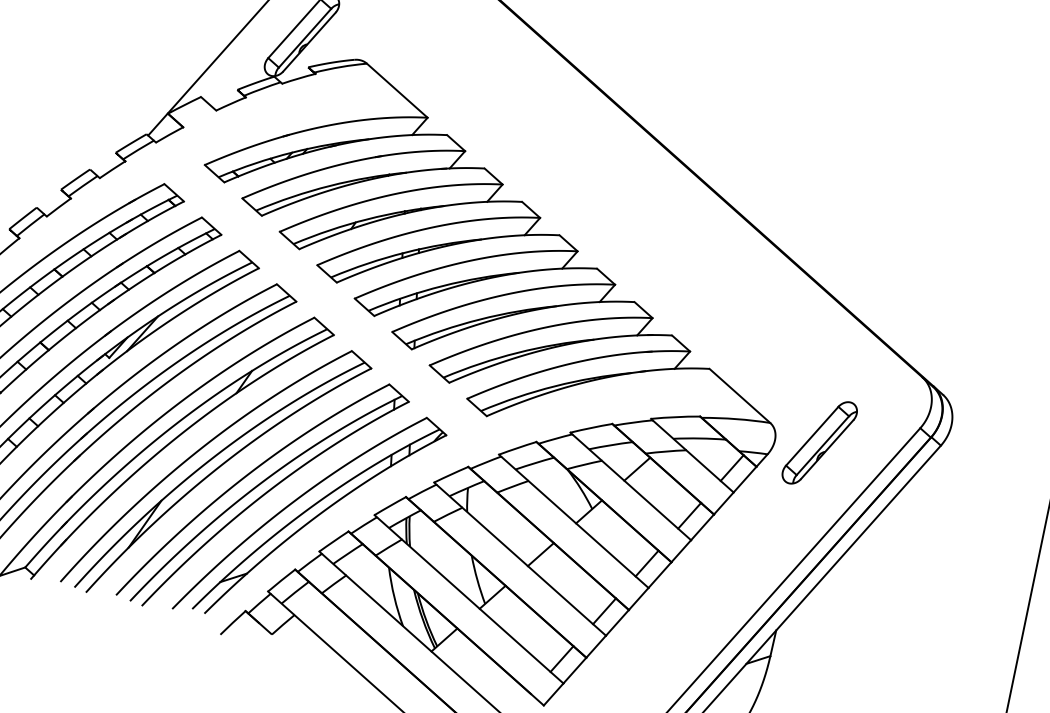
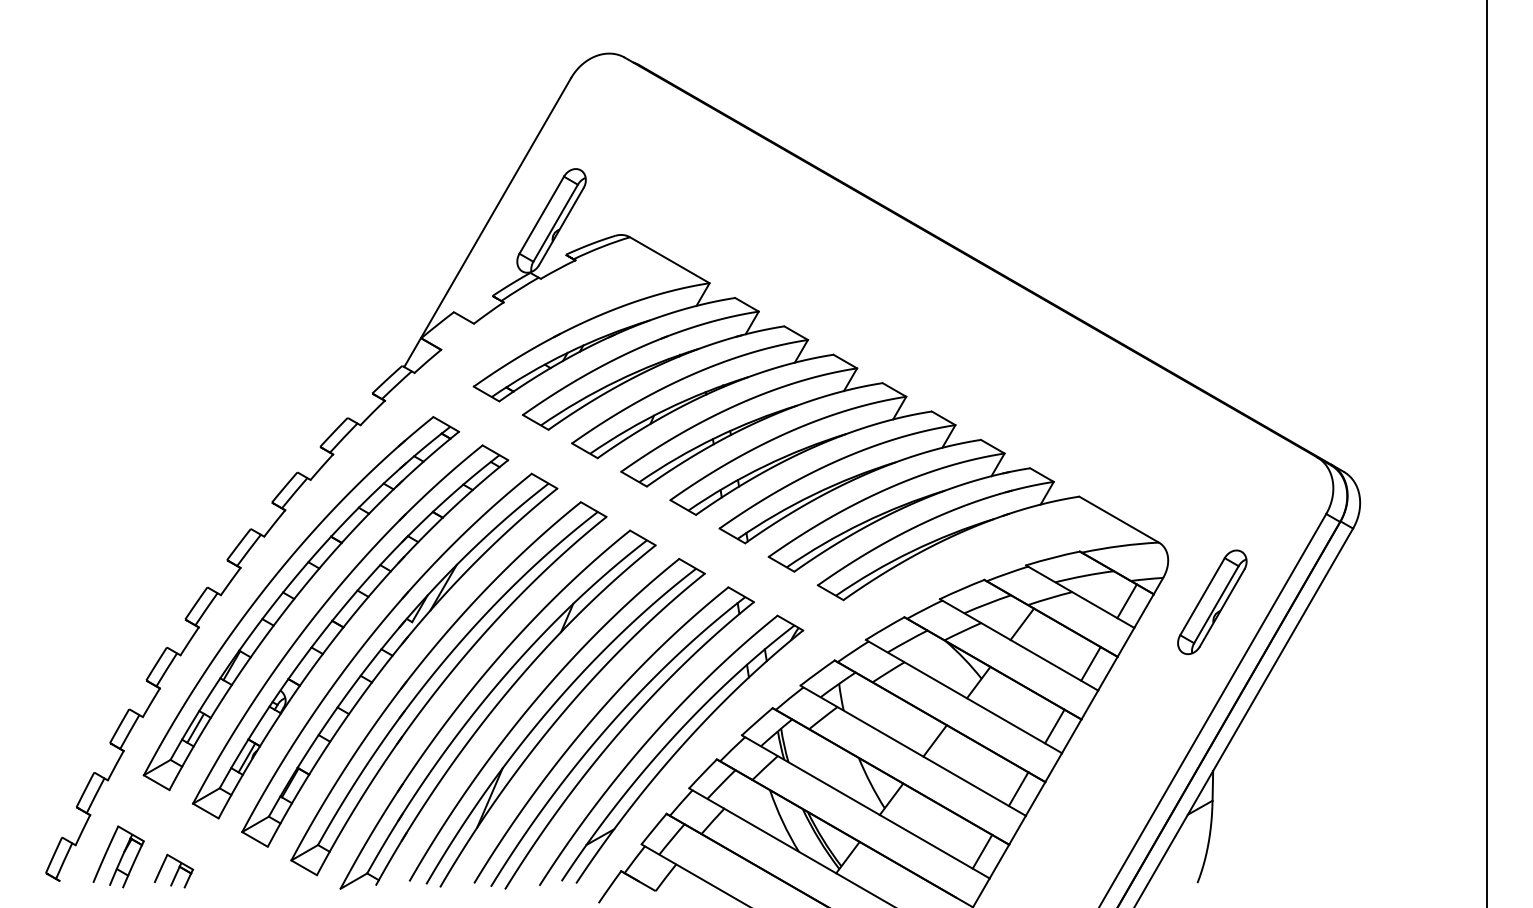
part: (819, 443) -> (1212, 602), moved

